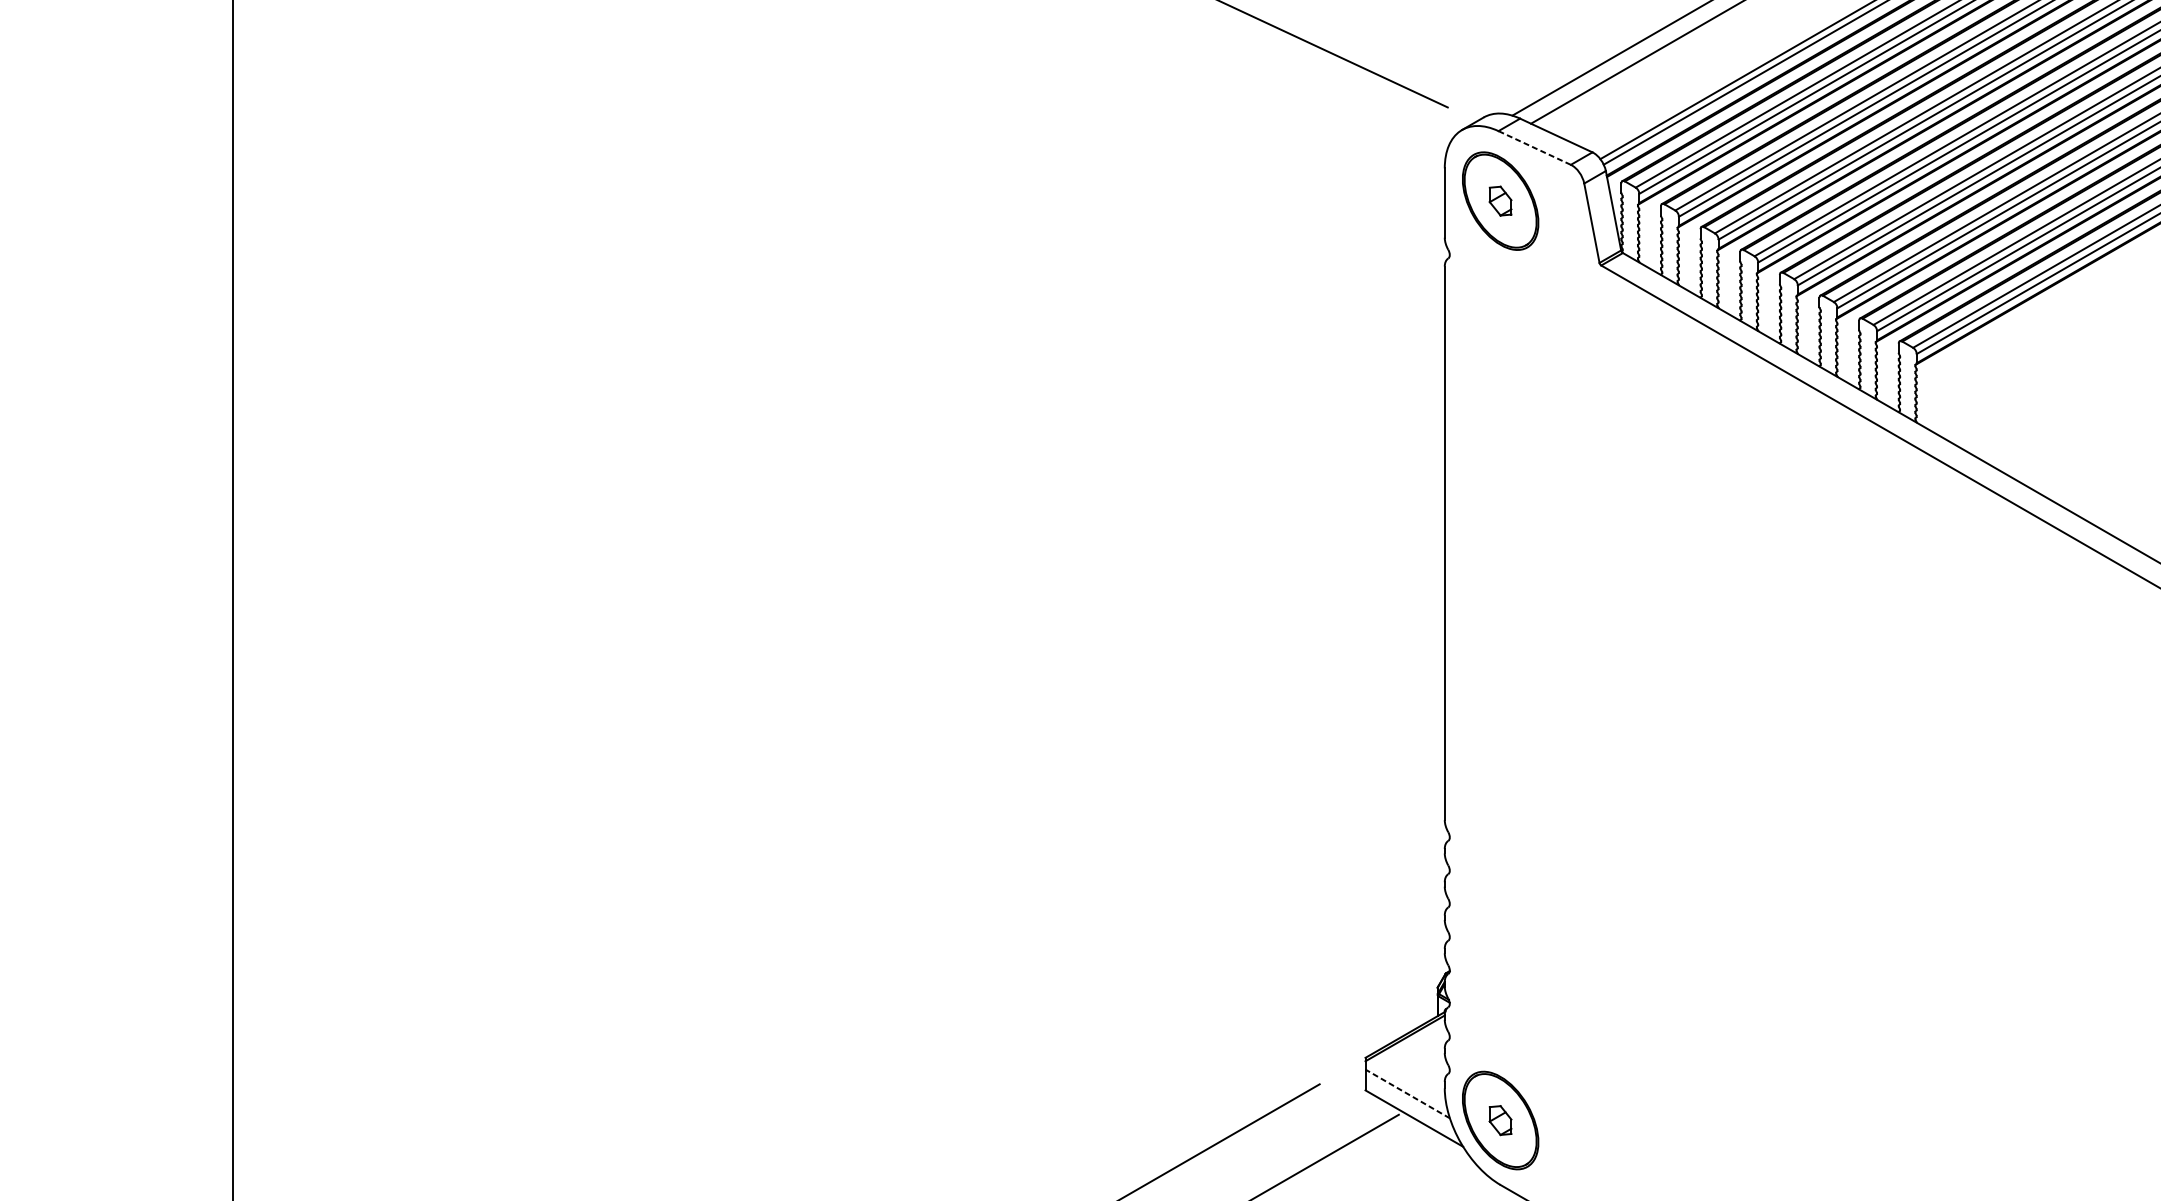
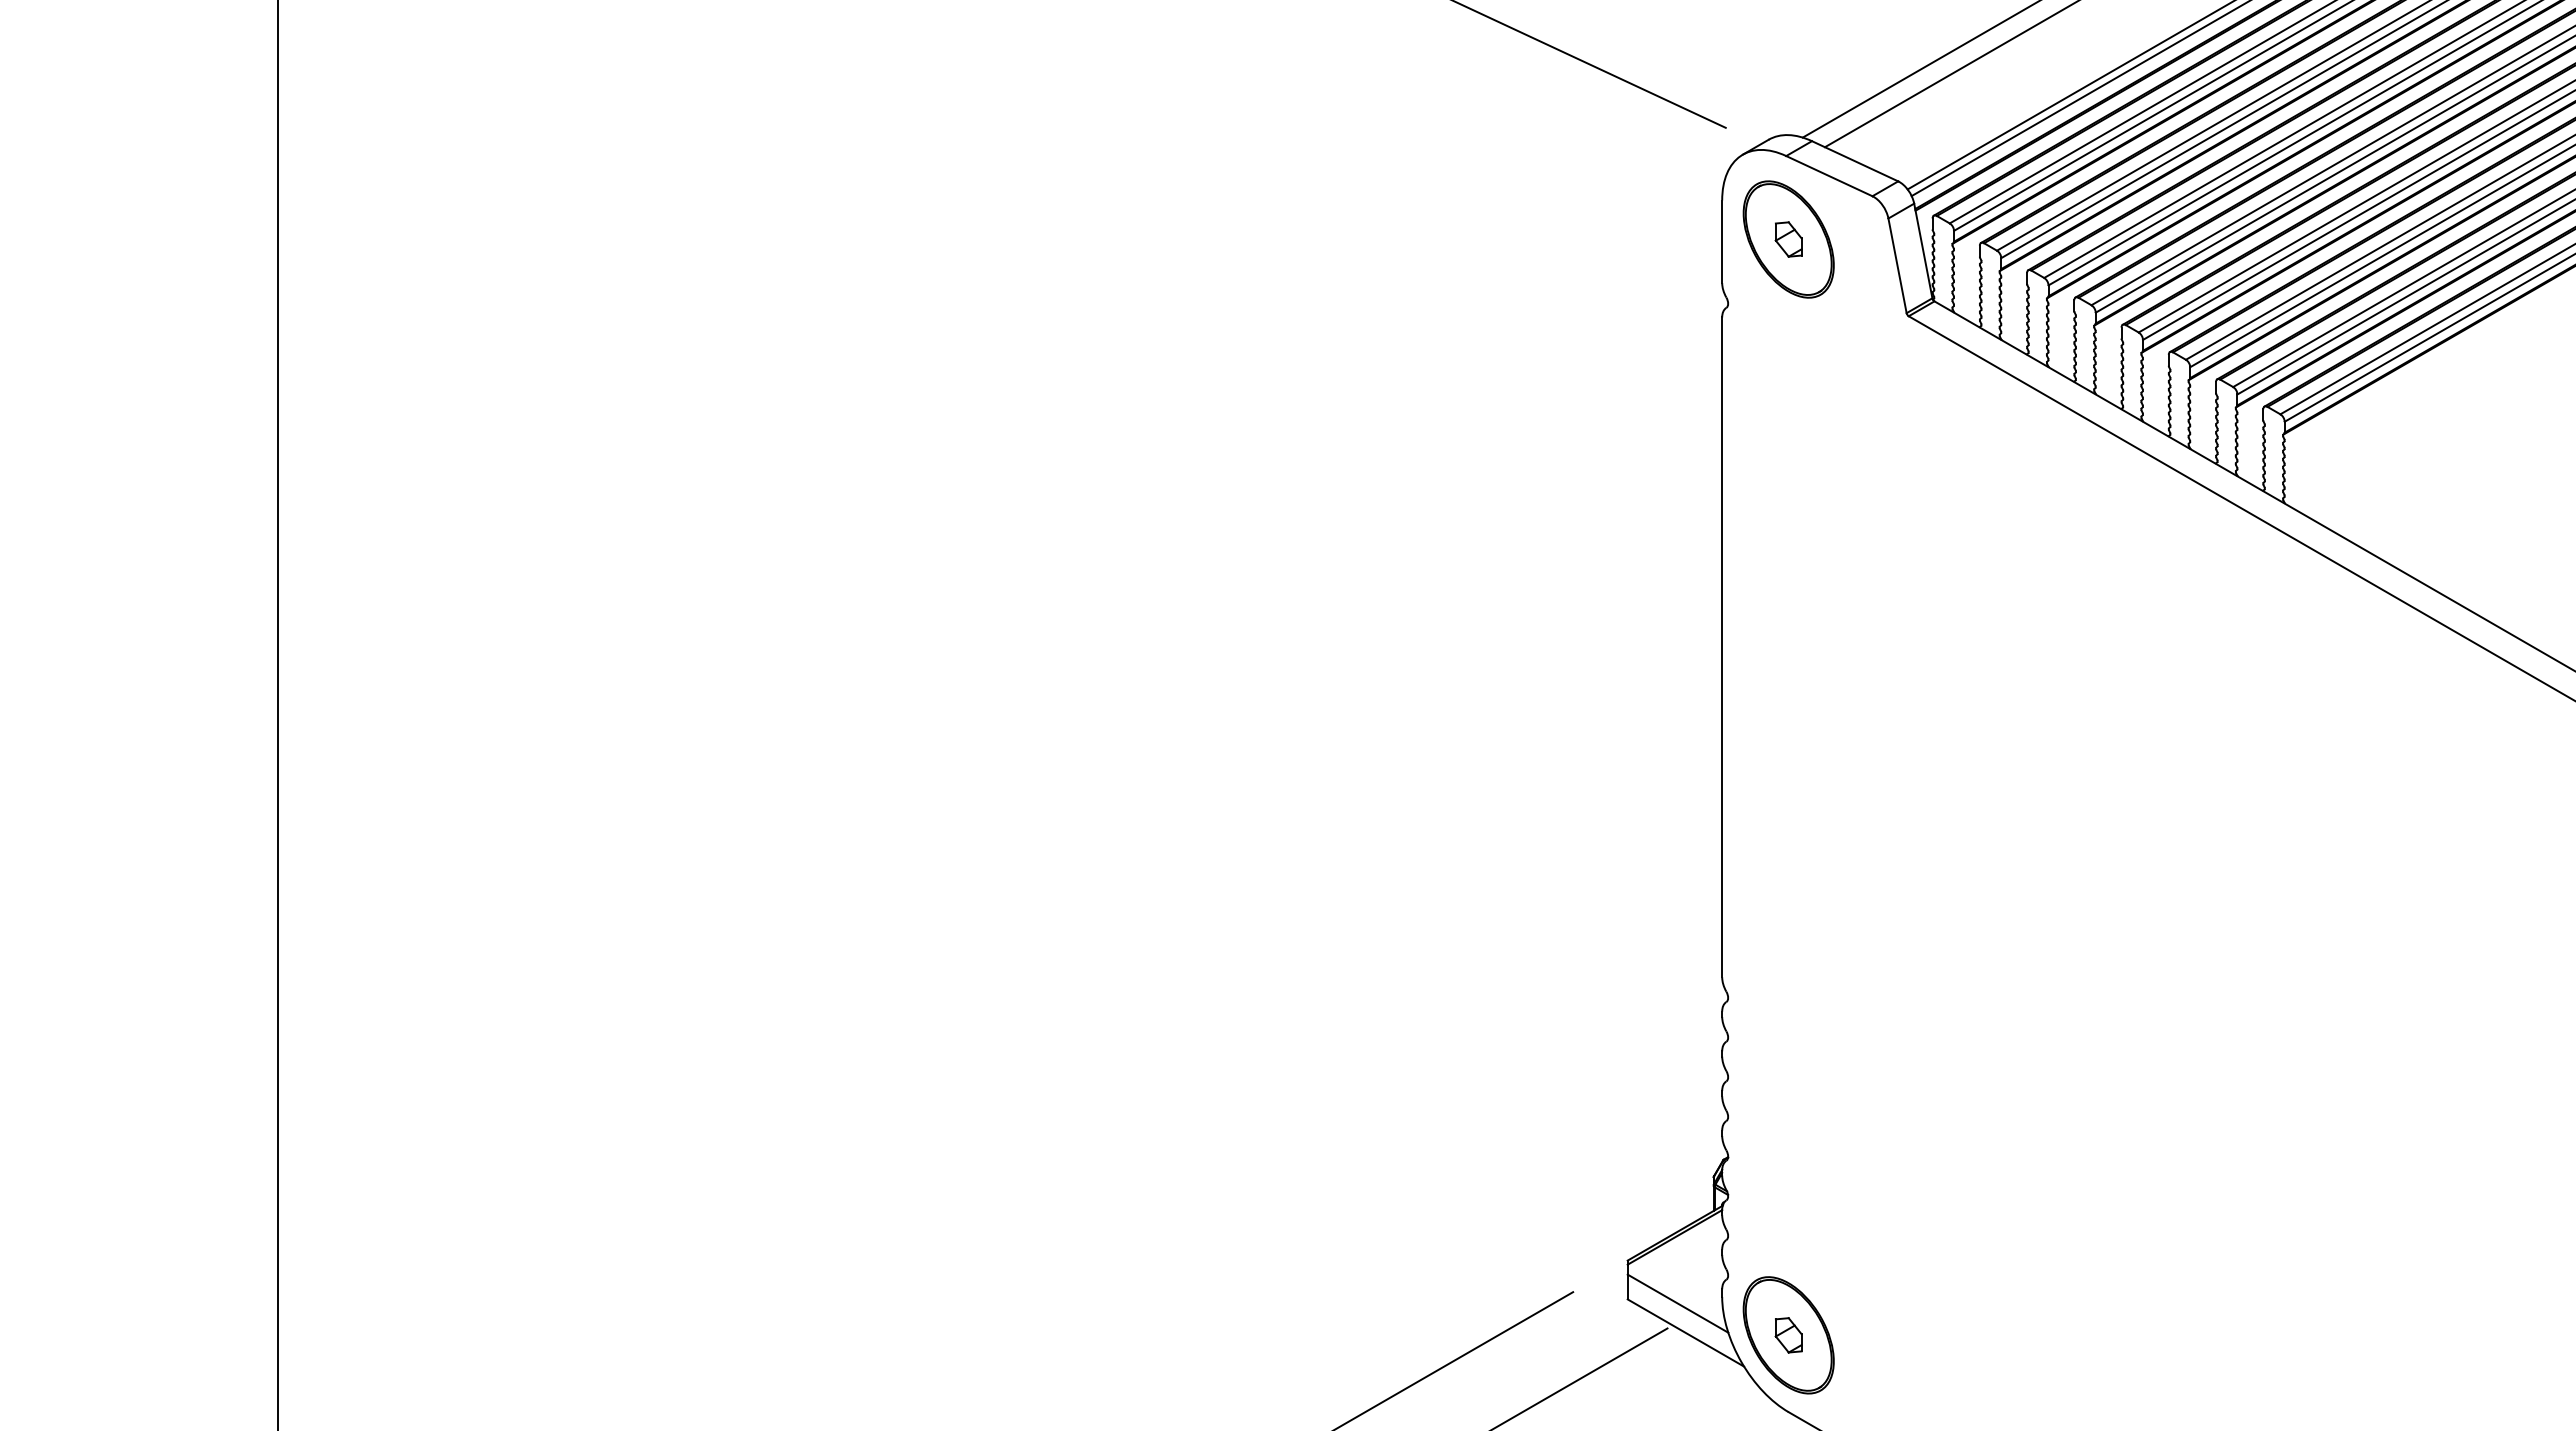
line: (1534, 148) -> (1829, 176), dashed -> solid
line: (1407, 1093) -> (1677, 1303), dashed -> solid

